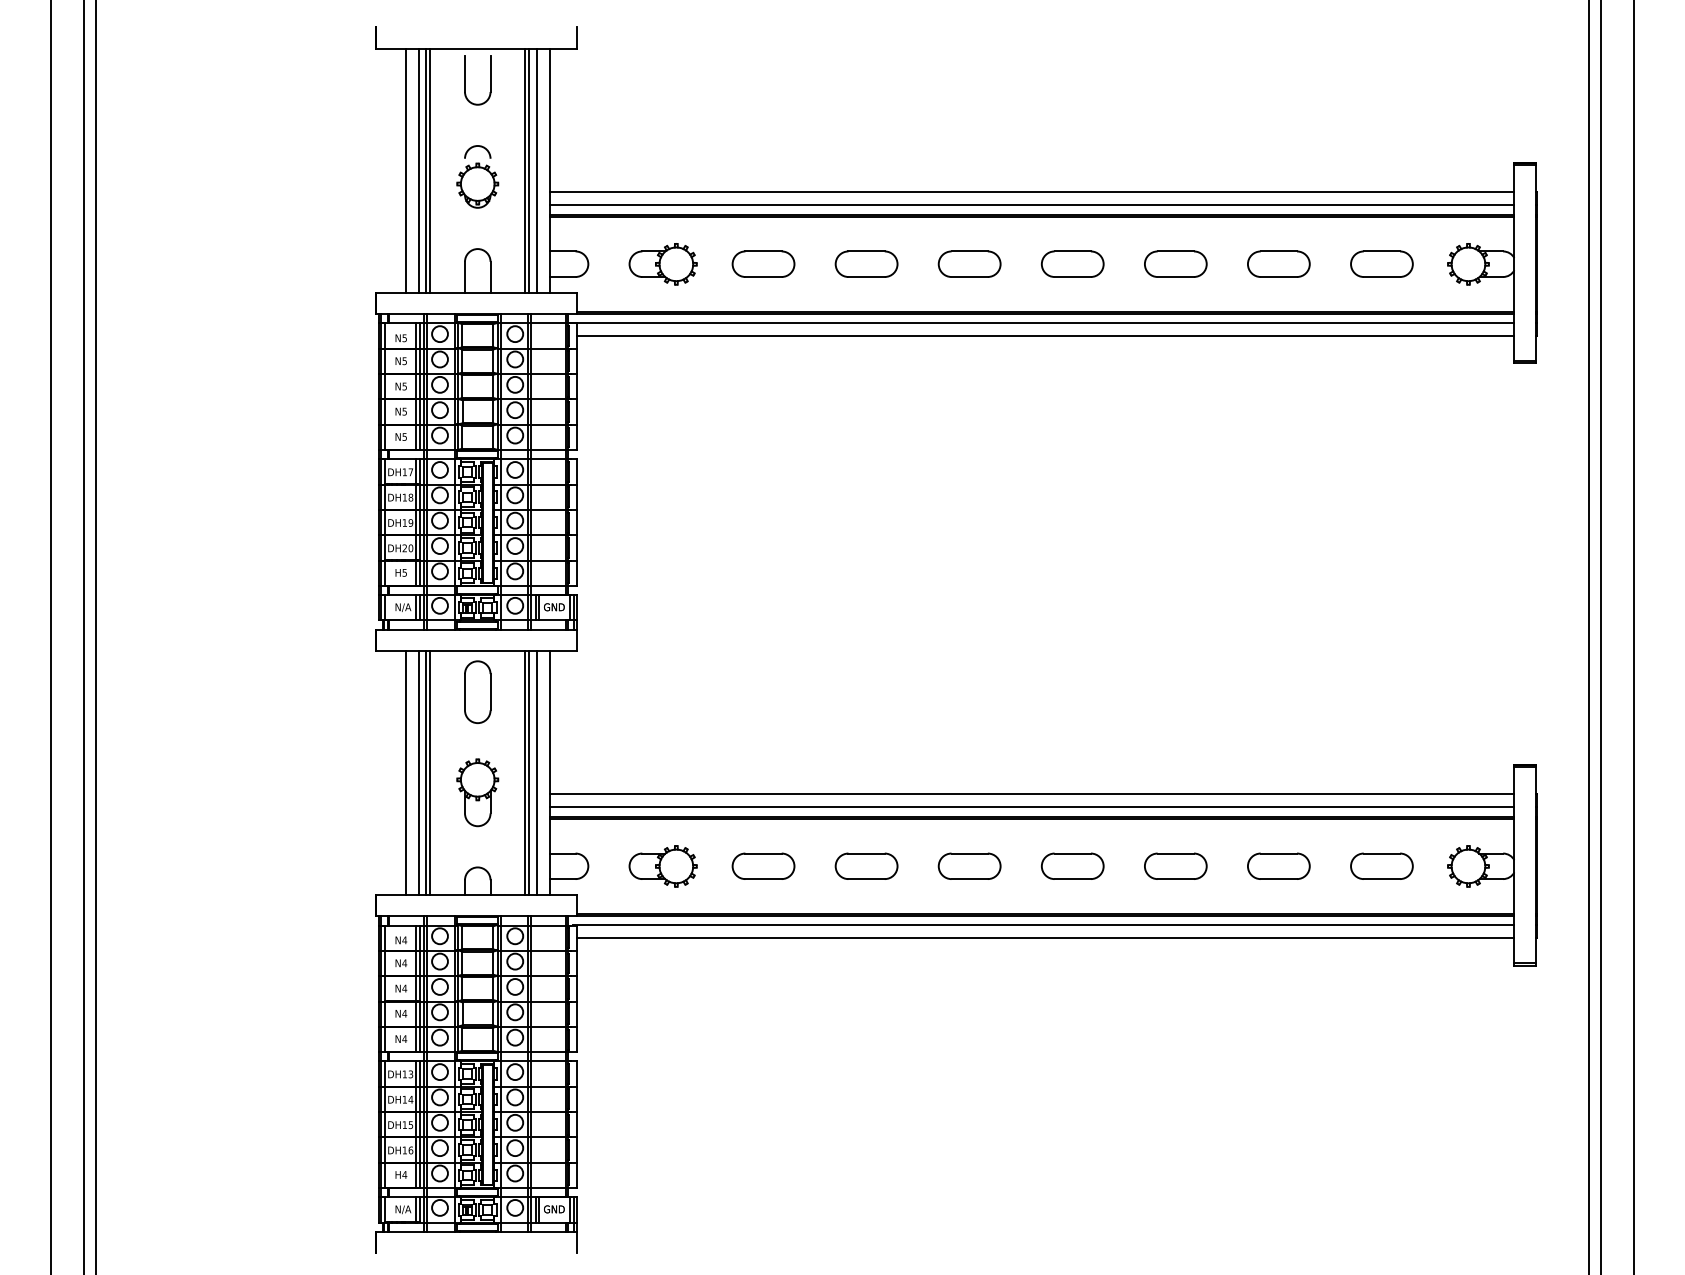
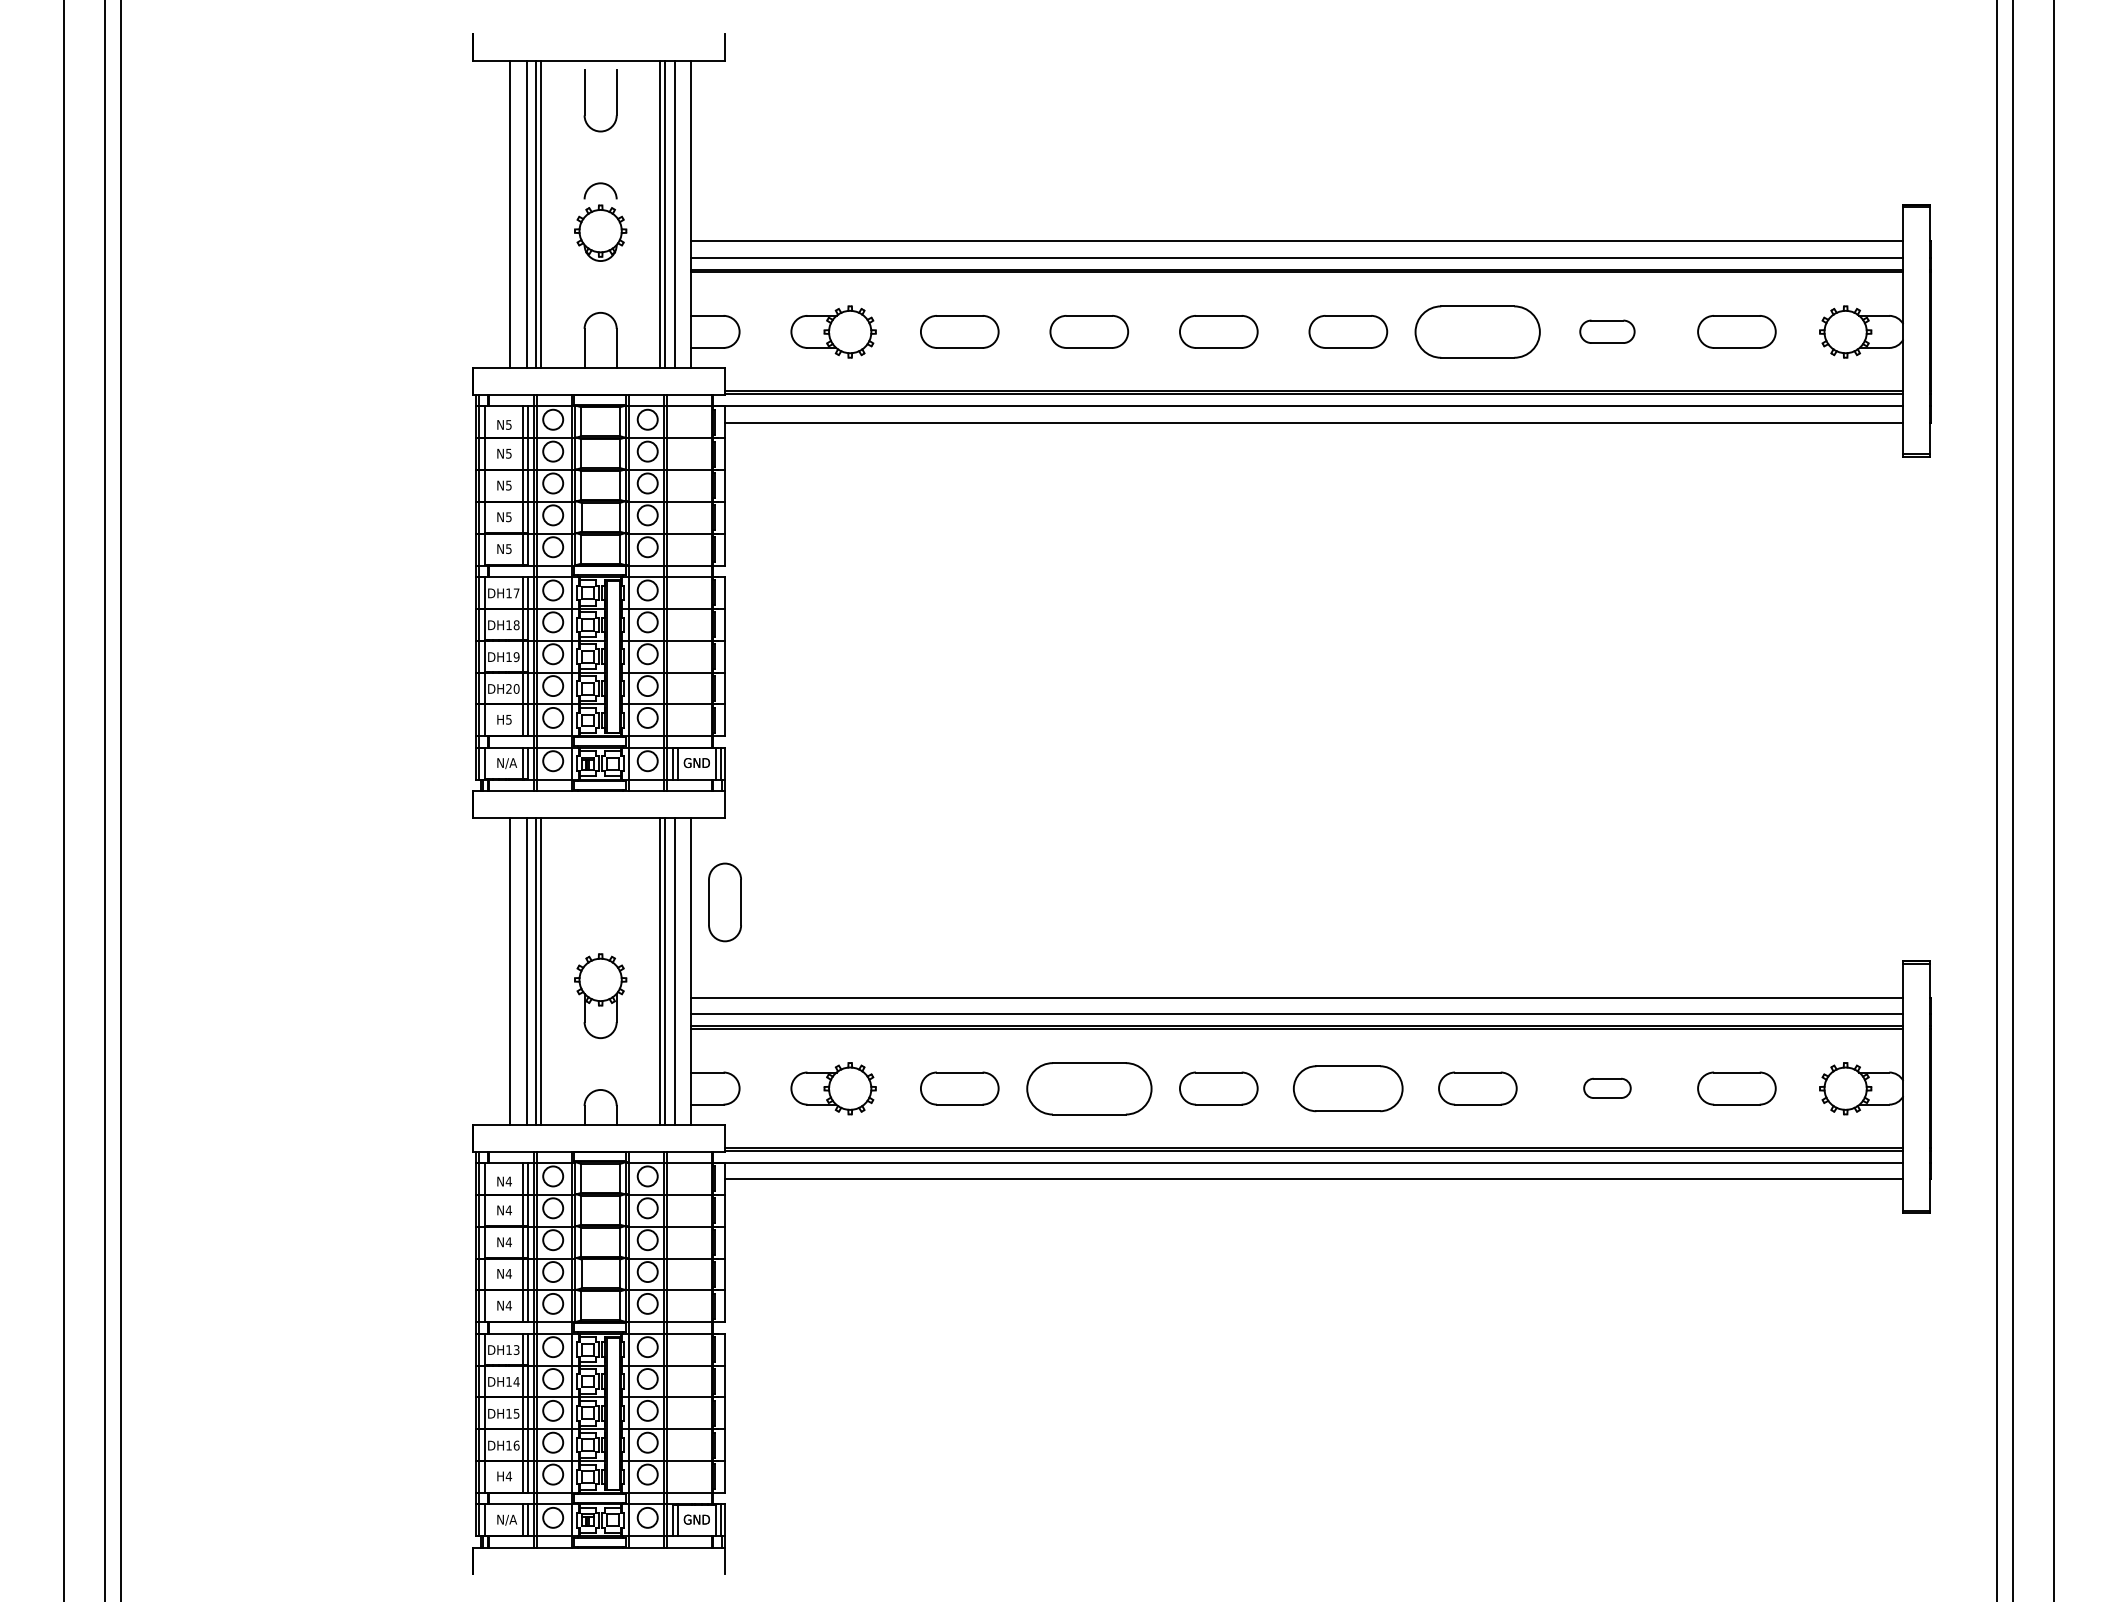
part: (1175, 263) -> (1477, 330), size x1.6
part: (1278, 263) -> (1606, 330), size x0.7
part: (477, 691) -> (724, 901), moved
part: (866, 865) -> (1089, 1087), size x1.6
part: (1072, 865) -> (1348, 1087), size x1.4
part: (1278, 865) -> (1606, 1087), size x0.6

